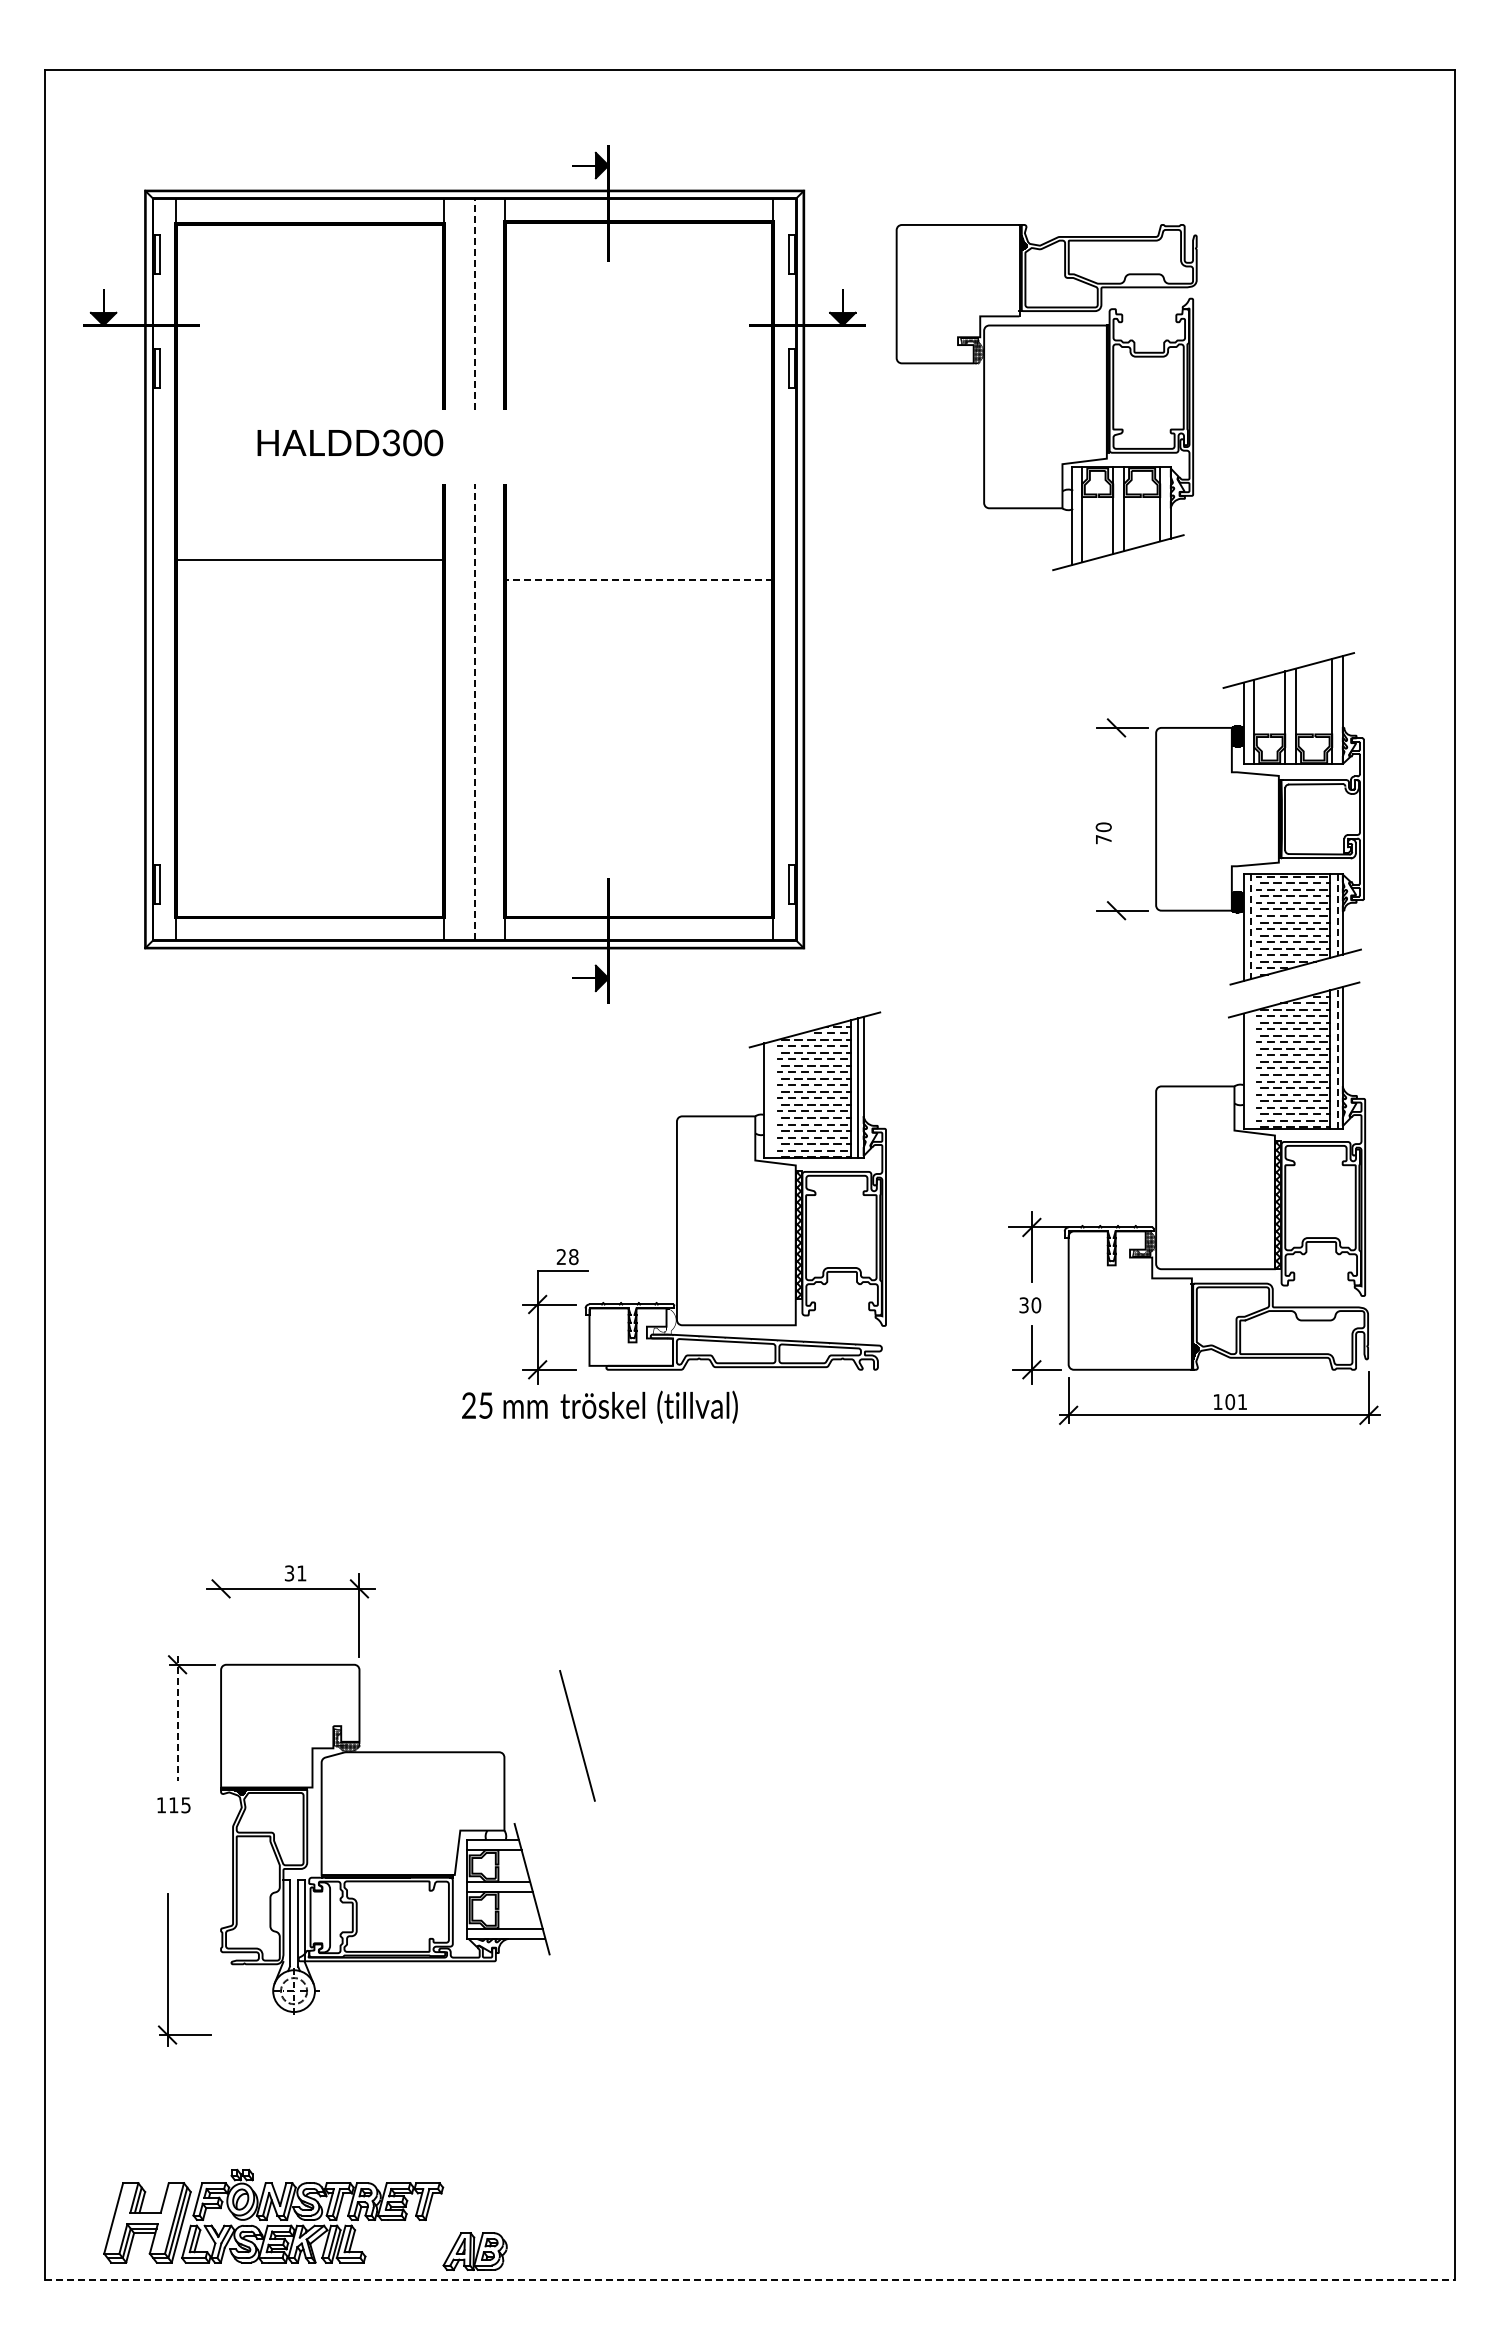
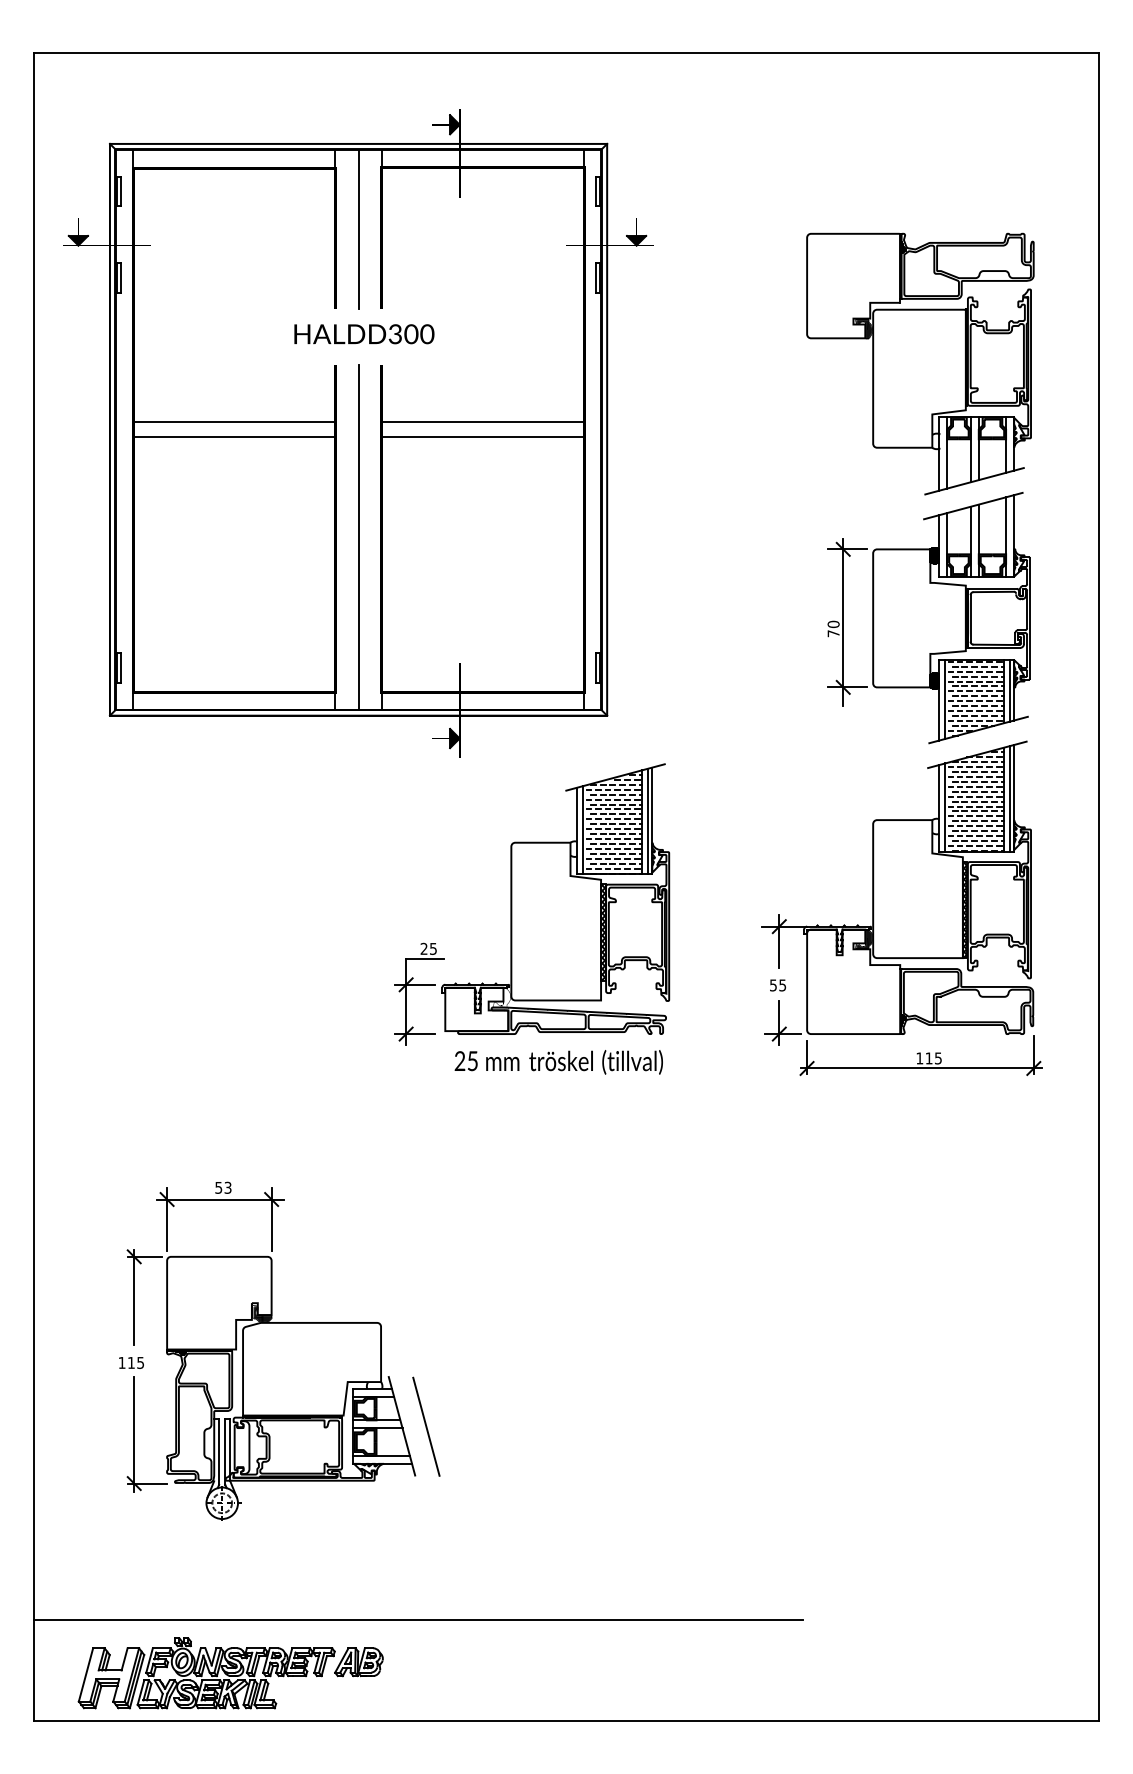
line: (474, 303) -> (358, 228), dashed -> solid
part: (1046, 397) -> (920, 364), moved
text: (350, 442) -> (364, 333), moved
line: (639, 559) -> (483, 422), added
line: (310, 579) -> (234, 437), added
line: (639, 579) -> (483, 437), dashed -> solid
line: (474, 711) -> (358, 537), dashed -> solid
line: (1116, 824) -> (843, 622), added
line: (1337, 915) -> (1010, 691), dashed -> solid
line: (1251, 927) -> (945, 700), dashed -> solid
line: (1337, 1058) -> (1010, 799), dashed -> solid
line: (1251, 1070) -> (945, 808), added
line: (772, 1099) -> (583, 829), added
text: (573, 1257) -> (433, 949), 28 -> 25
text: (1030, 1305) -> (778, 985), 30 -> 55
text: (1235, 1402) -> (933, 1058), 101 -> 115
text: (599, 1406) -> (558, 1061), moved
text: (295, 1573) -> (223, 1187), 31 -> 53
line: (221, 1615) -> (167, 1219), added
line: (177, 1719) -> (134, 1298), dashed -> solid
line: (577, 1735) -> (426, 1426), moved
part: (168, 1969) -> (134, 1434), moved
line: (554, 2146) -> (418, 1620), added
part: (474, 2251) -> (358, 1662), moved
line: (750, 2279) -> (566, 1721), dashed -> solid

